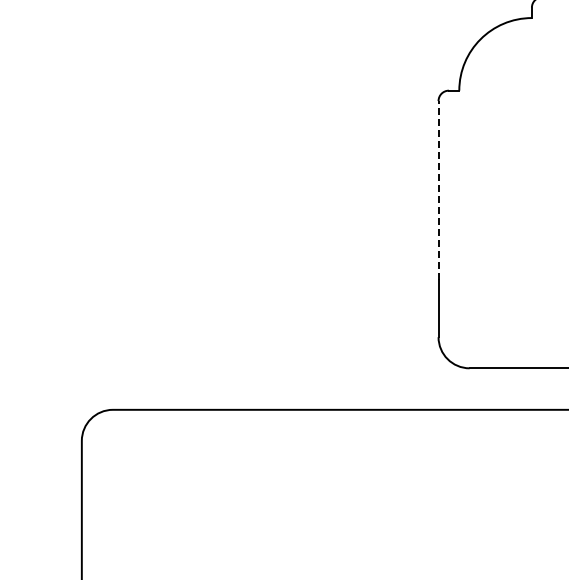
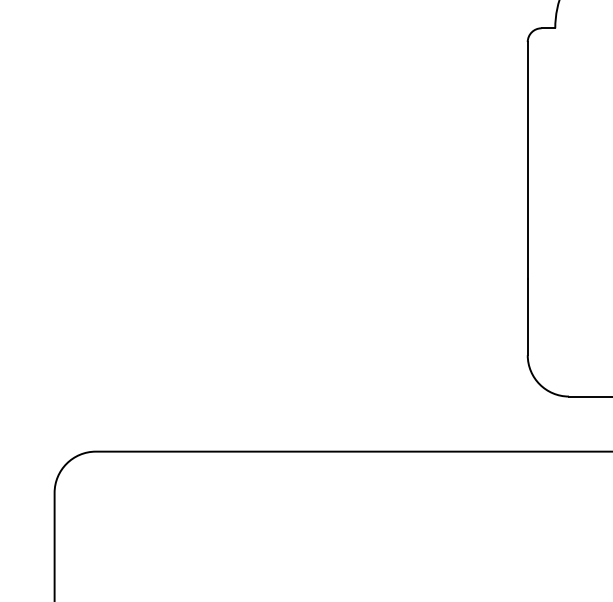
line: (438, 189) -> (527, 159), dashed -> solid

